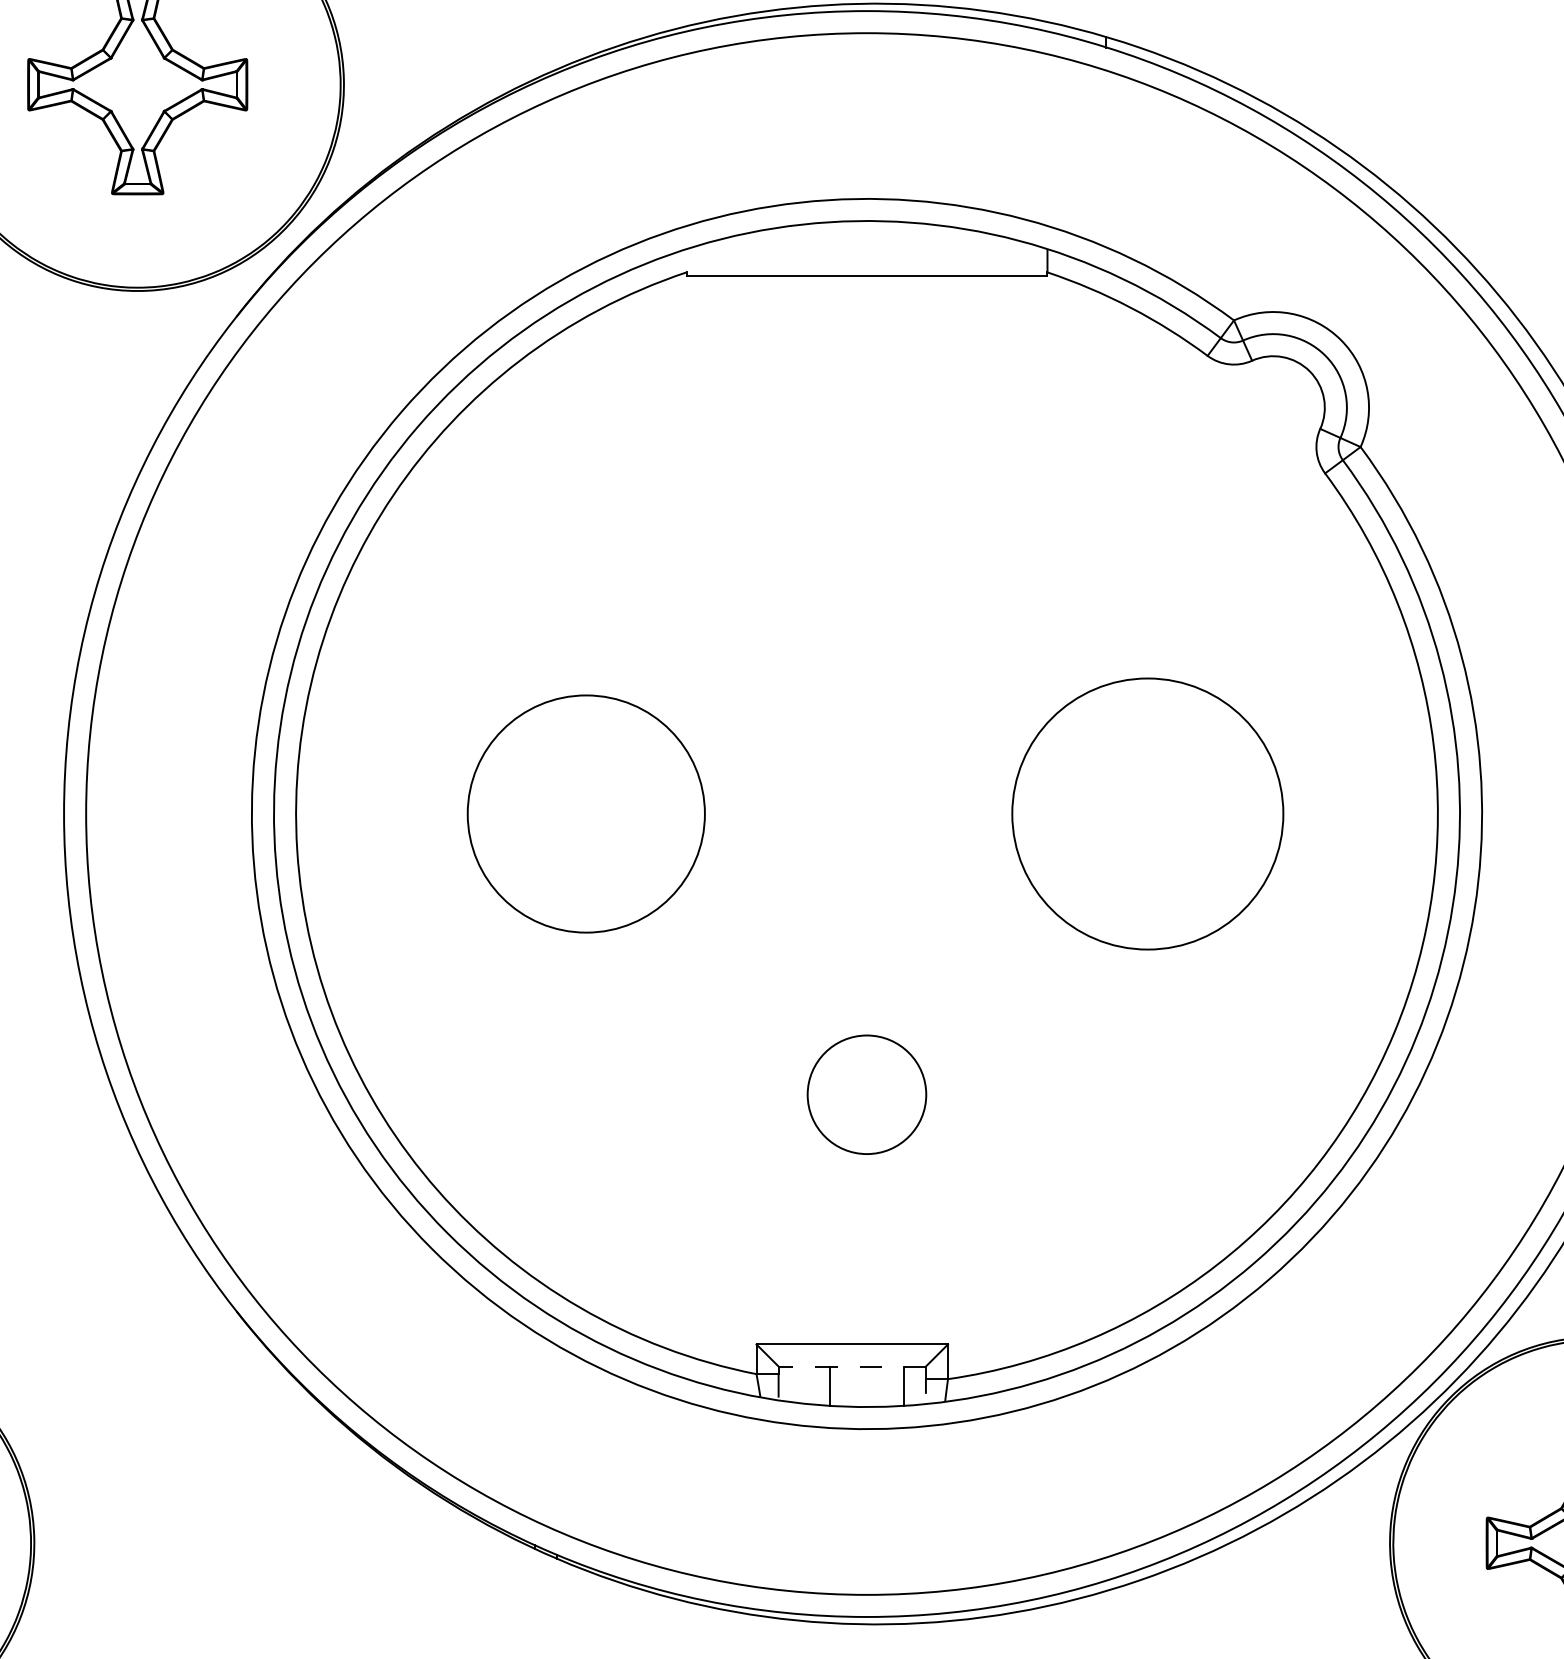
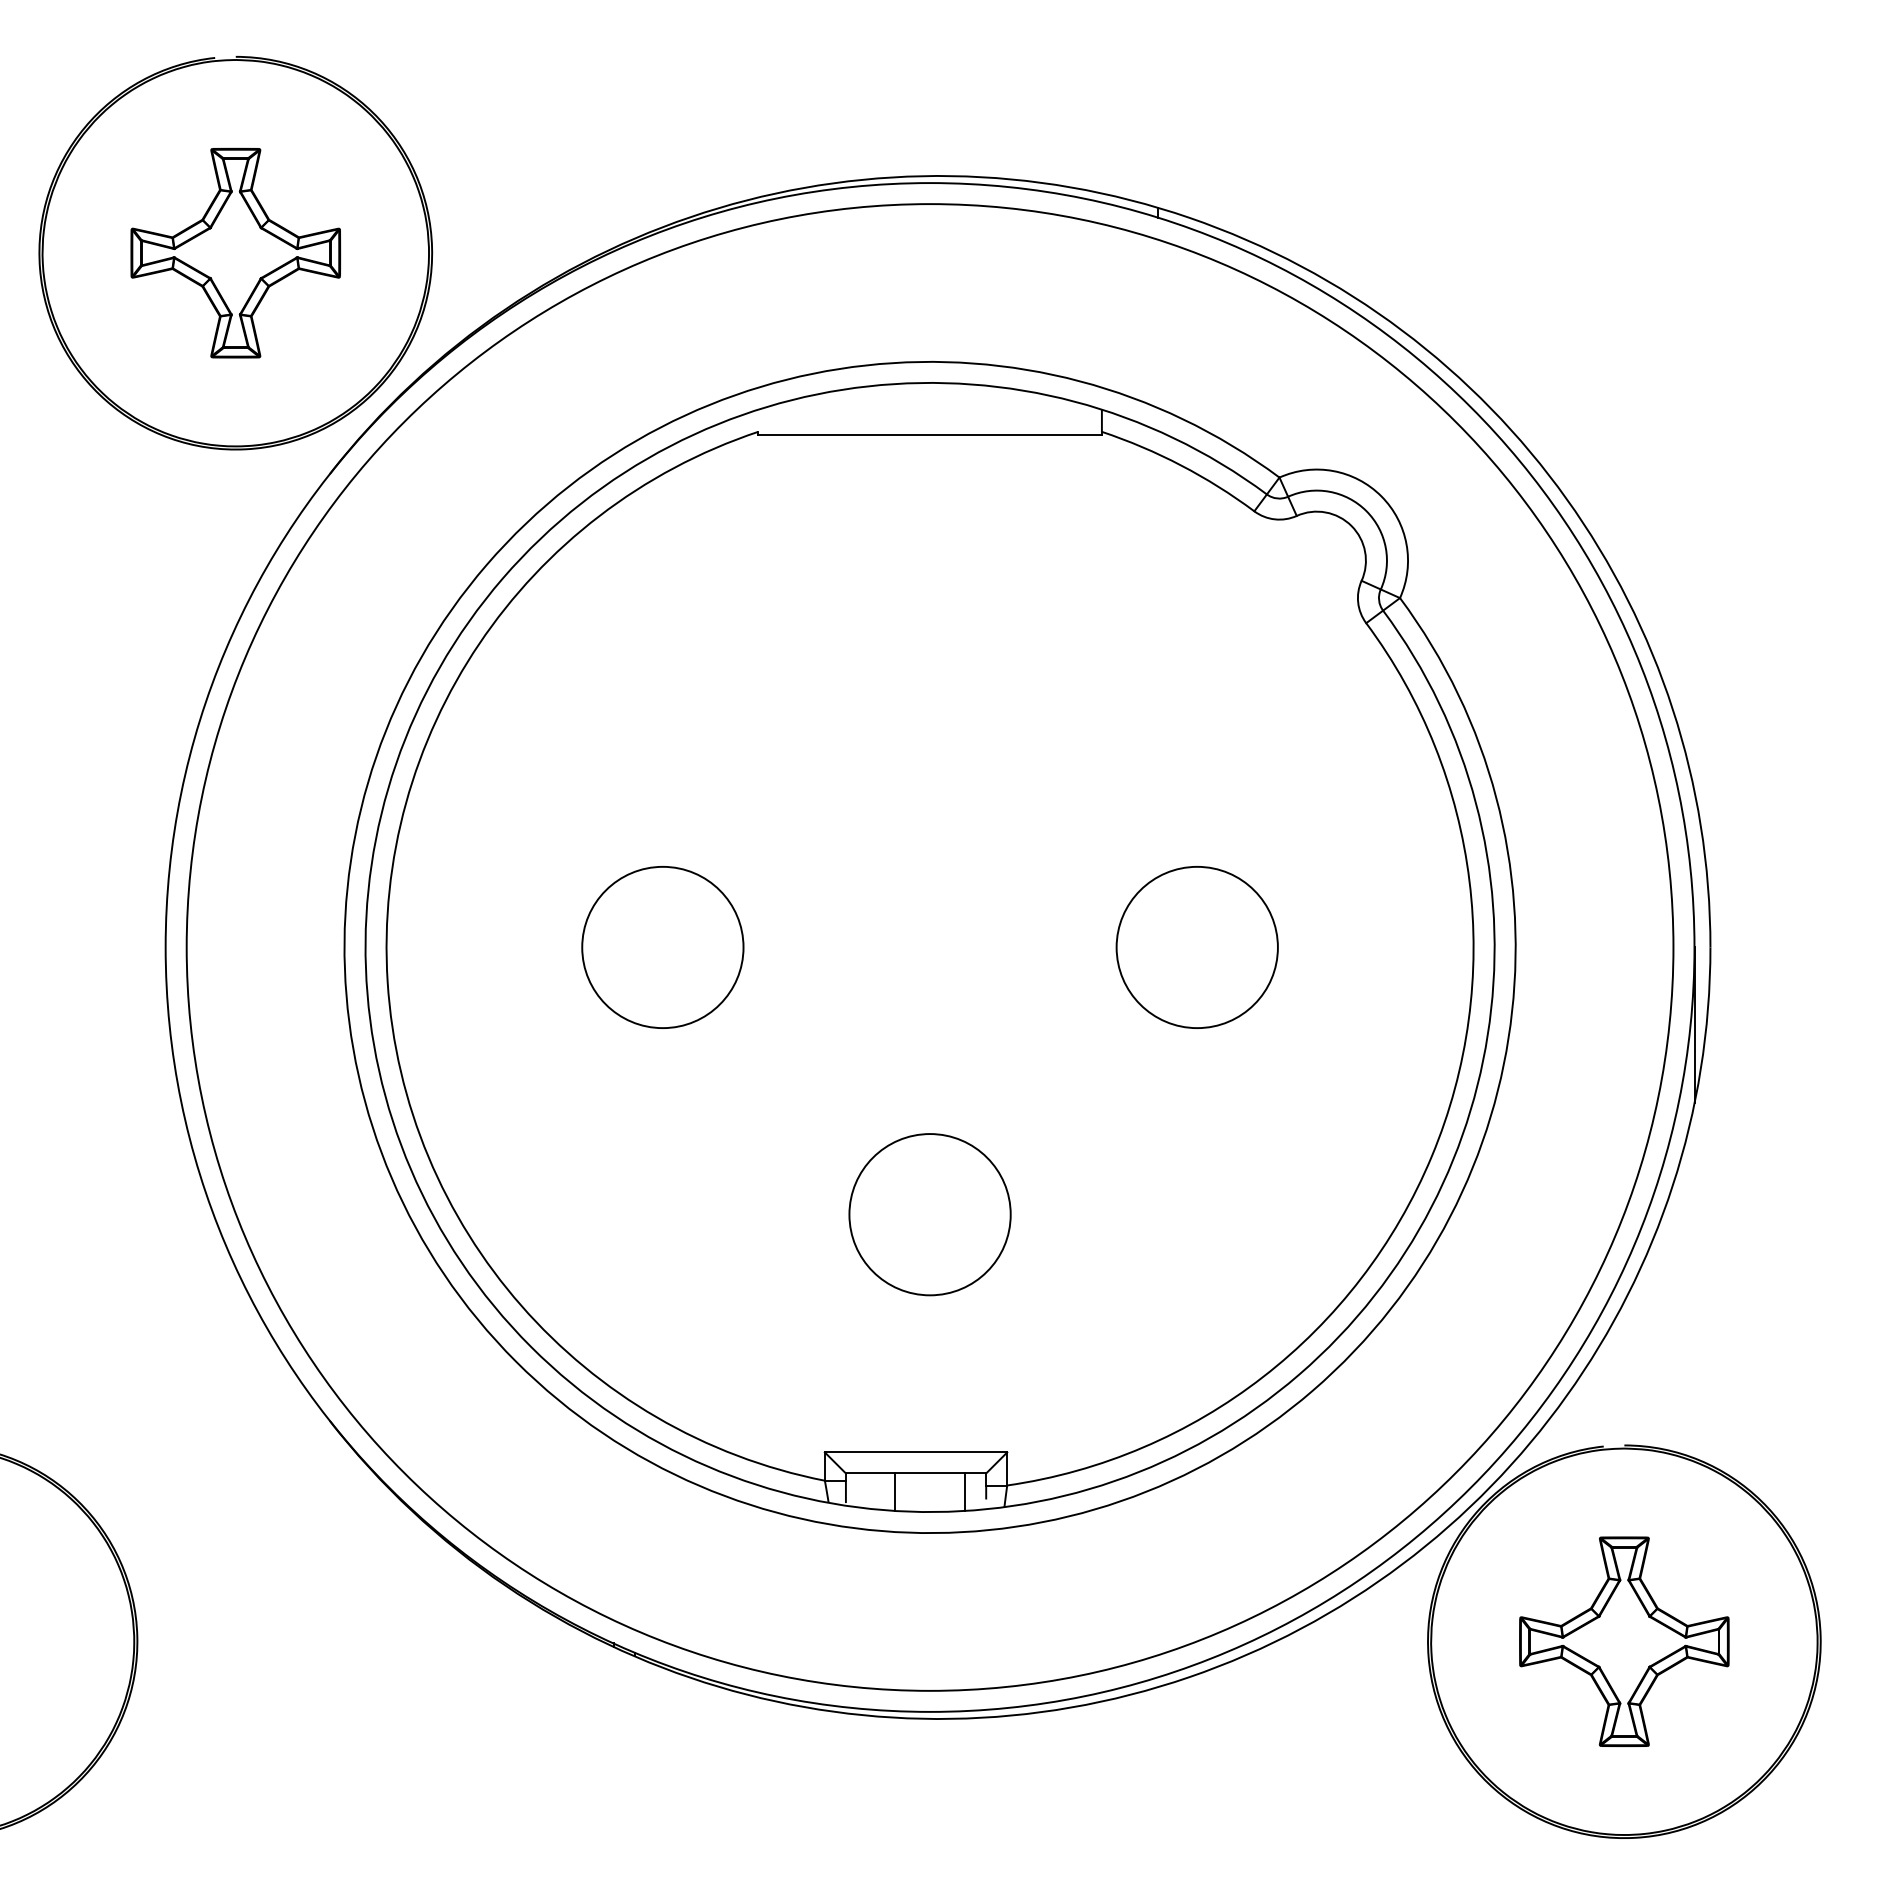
circle: (585, 814) -> (662, 947), size x0.71
circle: (1146, 814) -> (1196, 947), size x0.62
circle: (866, 1094) -> (929, 1214), size x1.43
line: (851, 1366) -> (915, 1473), dashed -> solid

